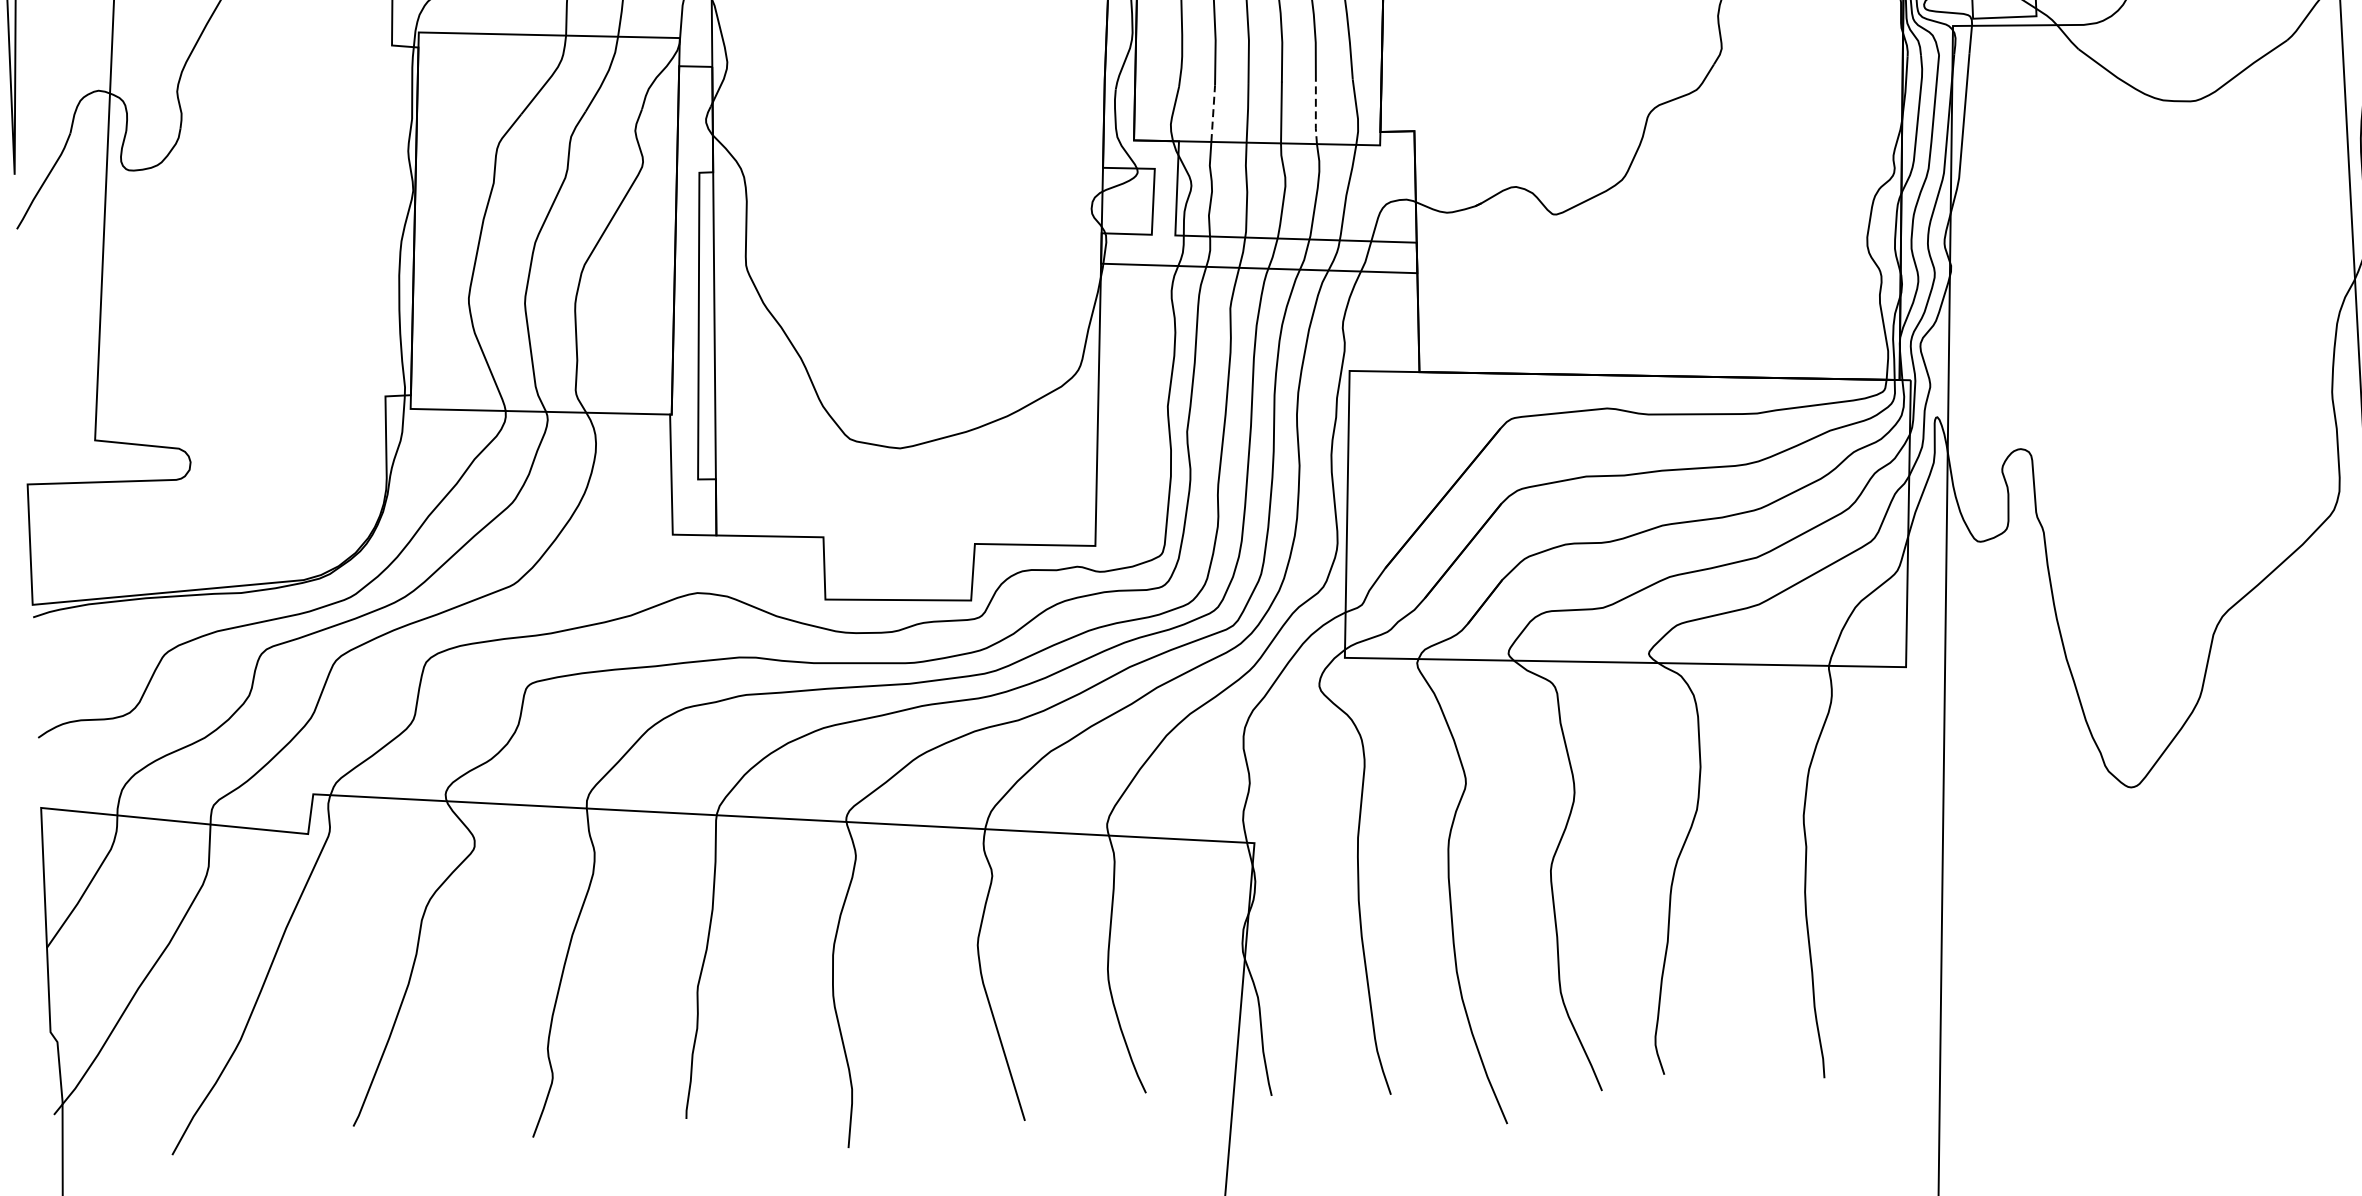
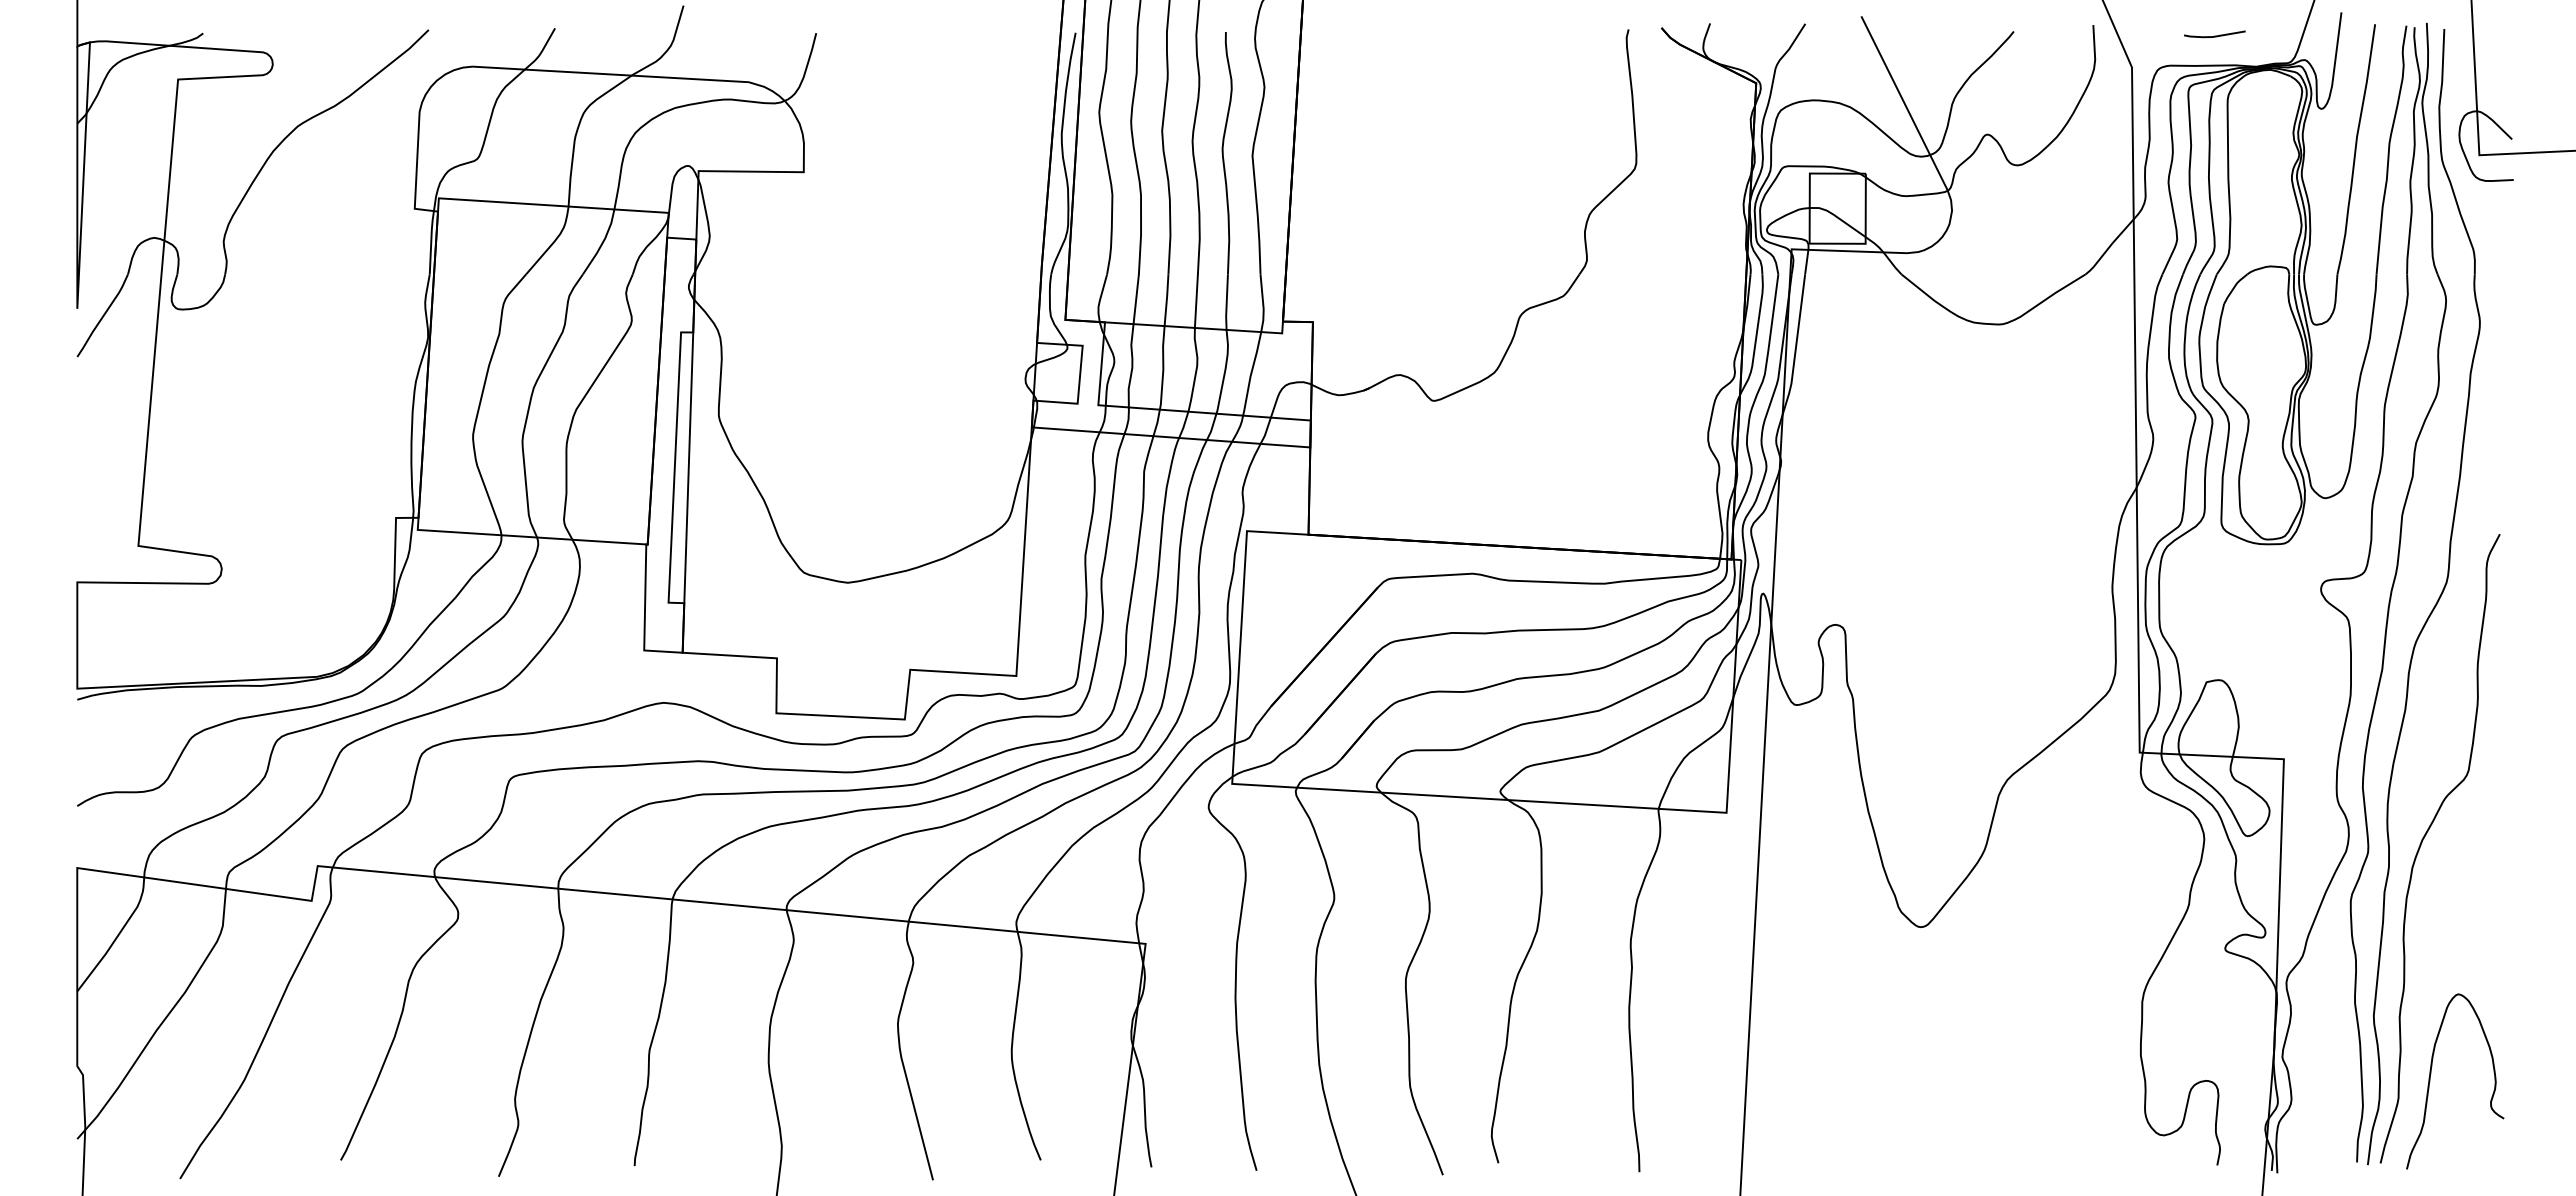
line: (1213, 112) -> (1136, 298), dashed -> solid
line: (1315, 113) -> (1226, 302), dashed -> solid

